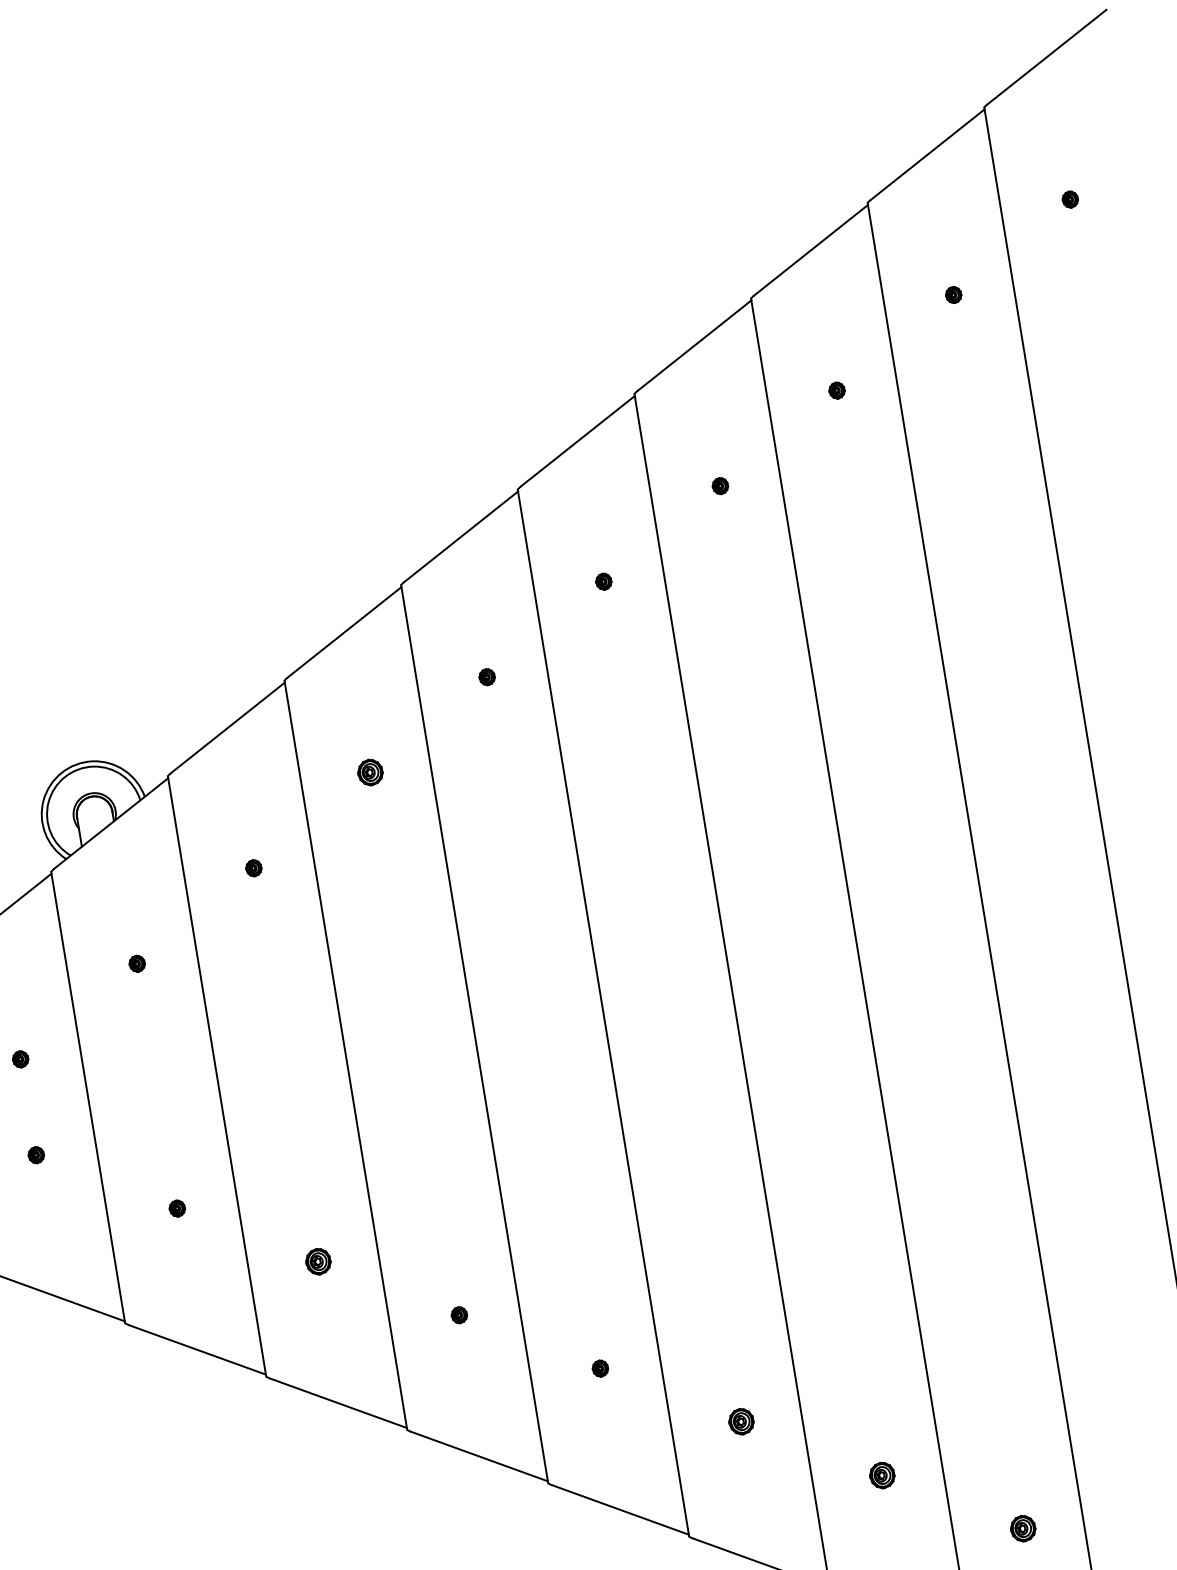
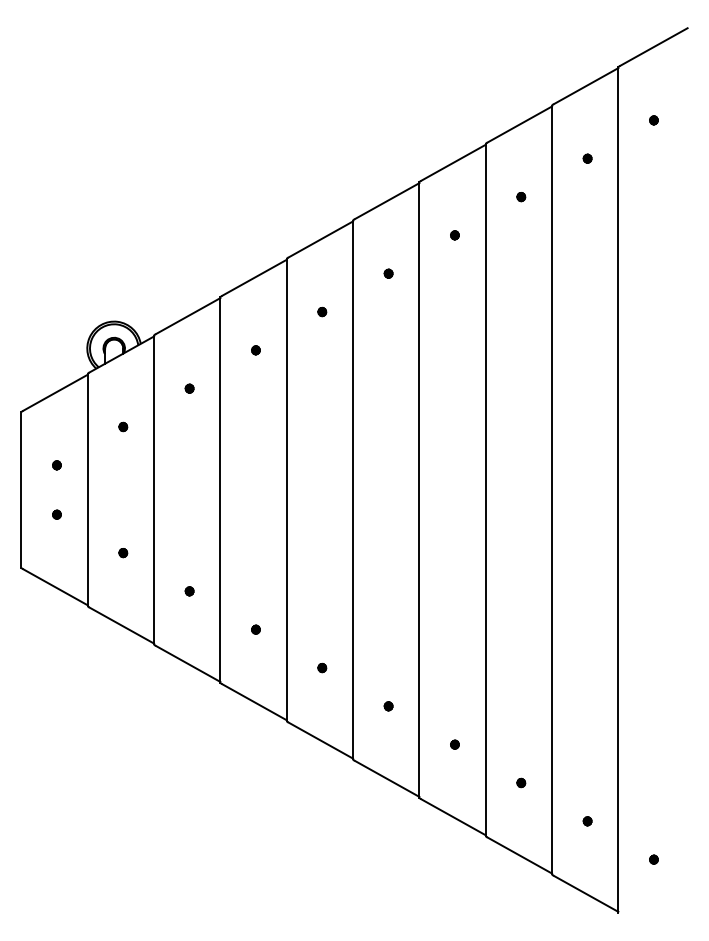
part: (369, 773) -> (255, 350), size x0.62
part: (318, 1262) -> (189, 591), size x0.62
part: (741, 1422) -> (388, 706), size x0.62
part: (881, 1475) -> (454, 744), size x0.62
part: (1023, 1527) -> (521, 782), size x0.62

